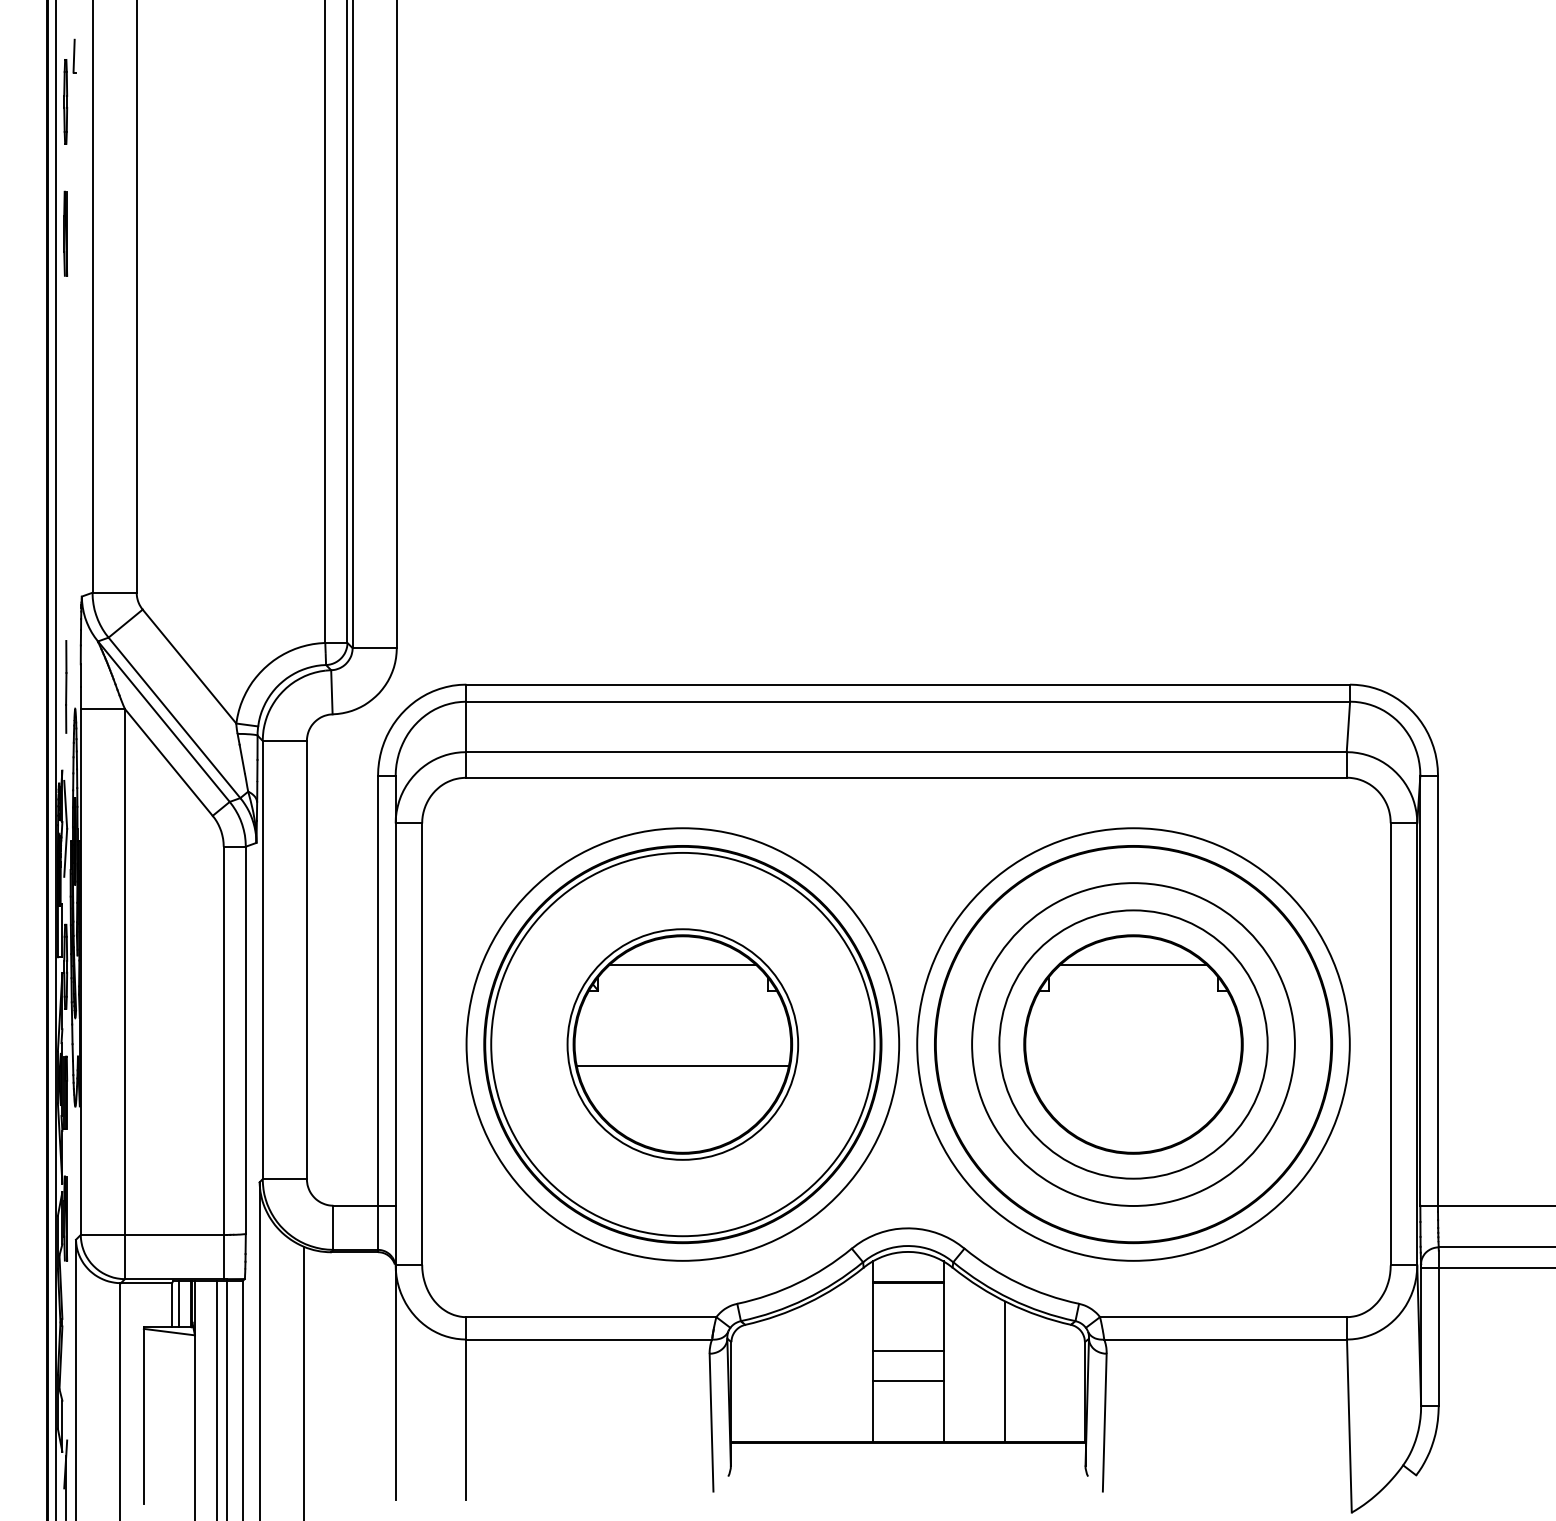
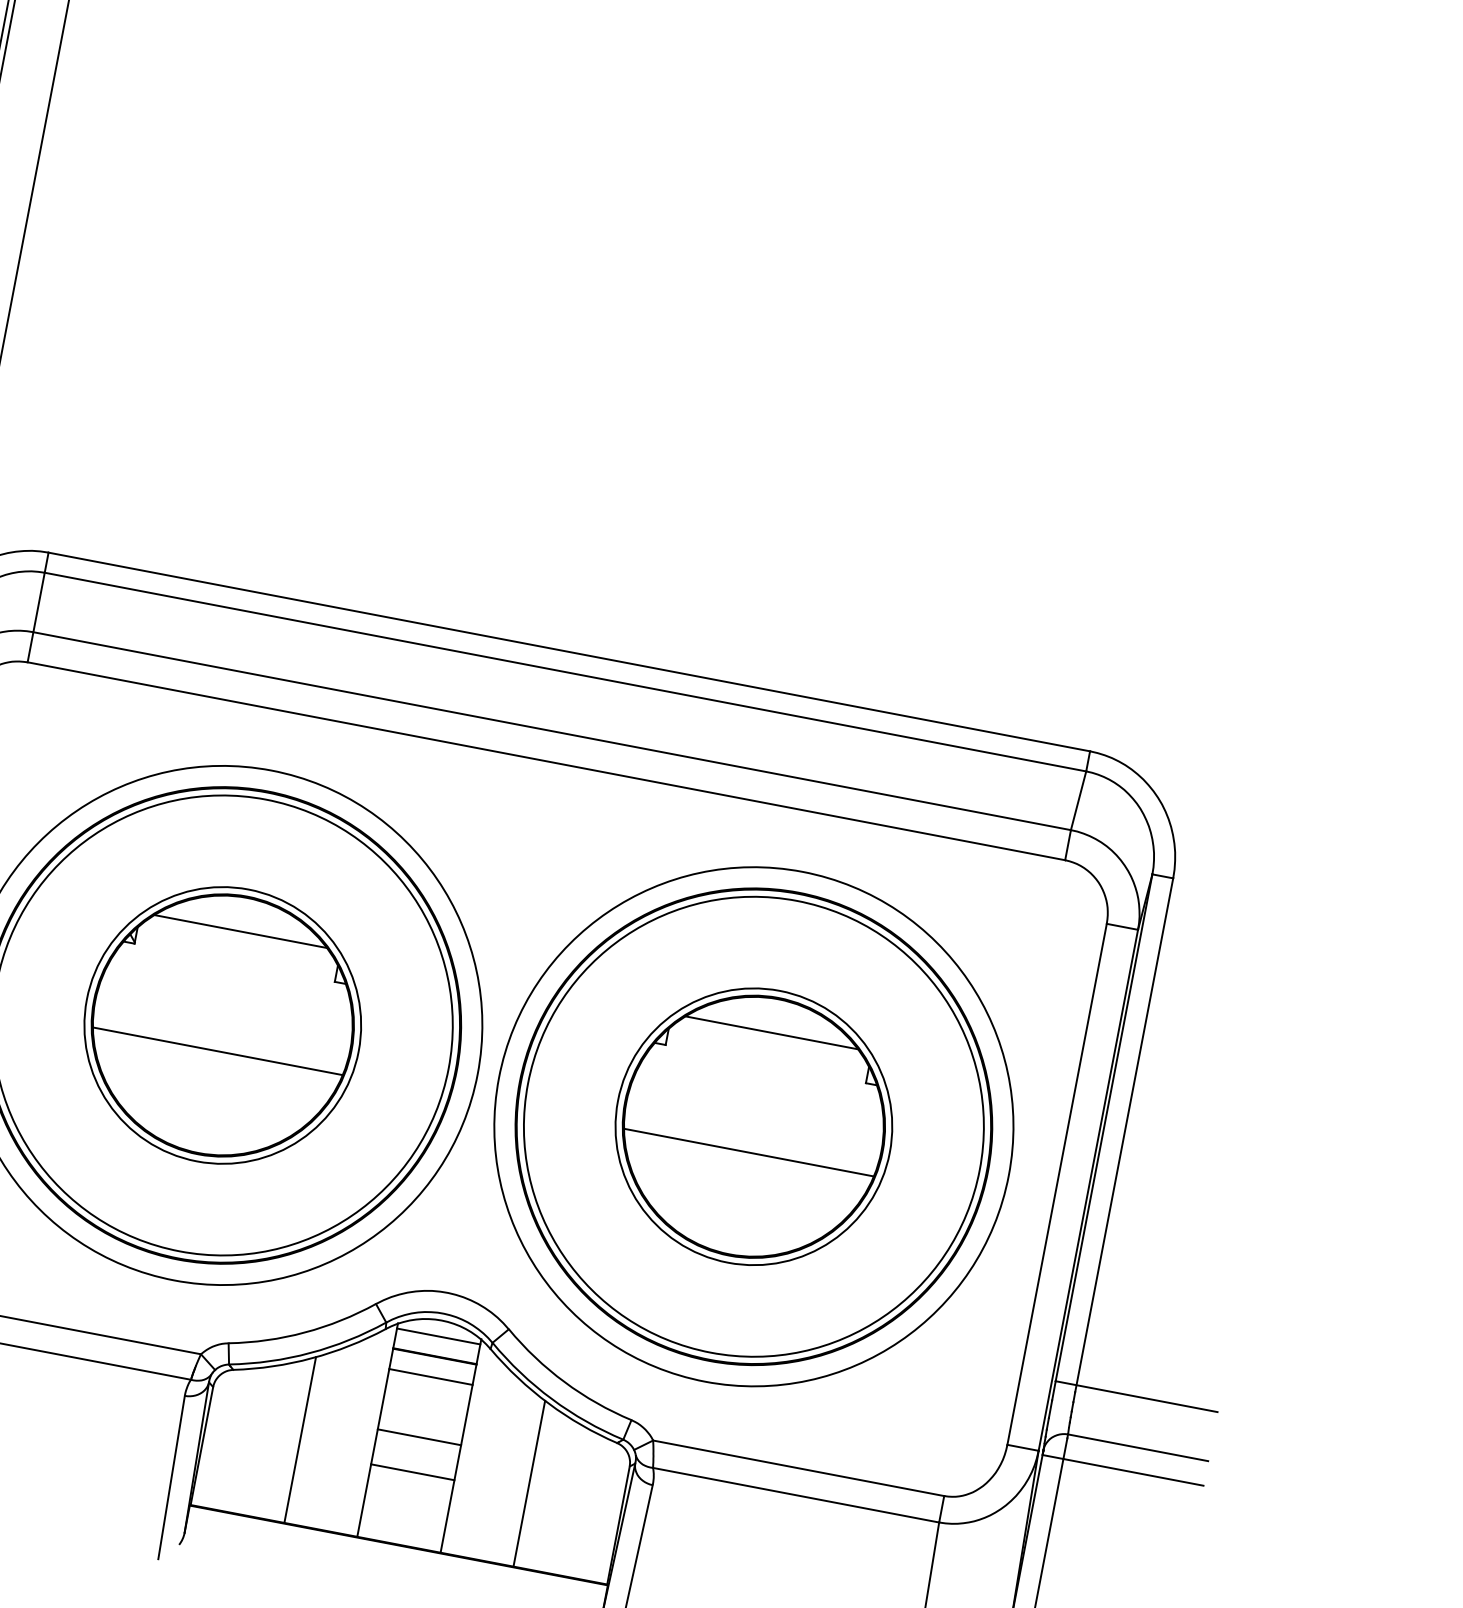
circle: (1133, 1044) -> (753, 1126), size x0.71
circle: (1133, 1044) -> (753, 1126), size x1.43
line: (1133, 1066) -> (748, 1152), added
line: (907, 1265) -> (437, 1336), added
line: (907, 1299) -> (430, 1376), added
line: (811, 1371) -> (300, 1439), added

